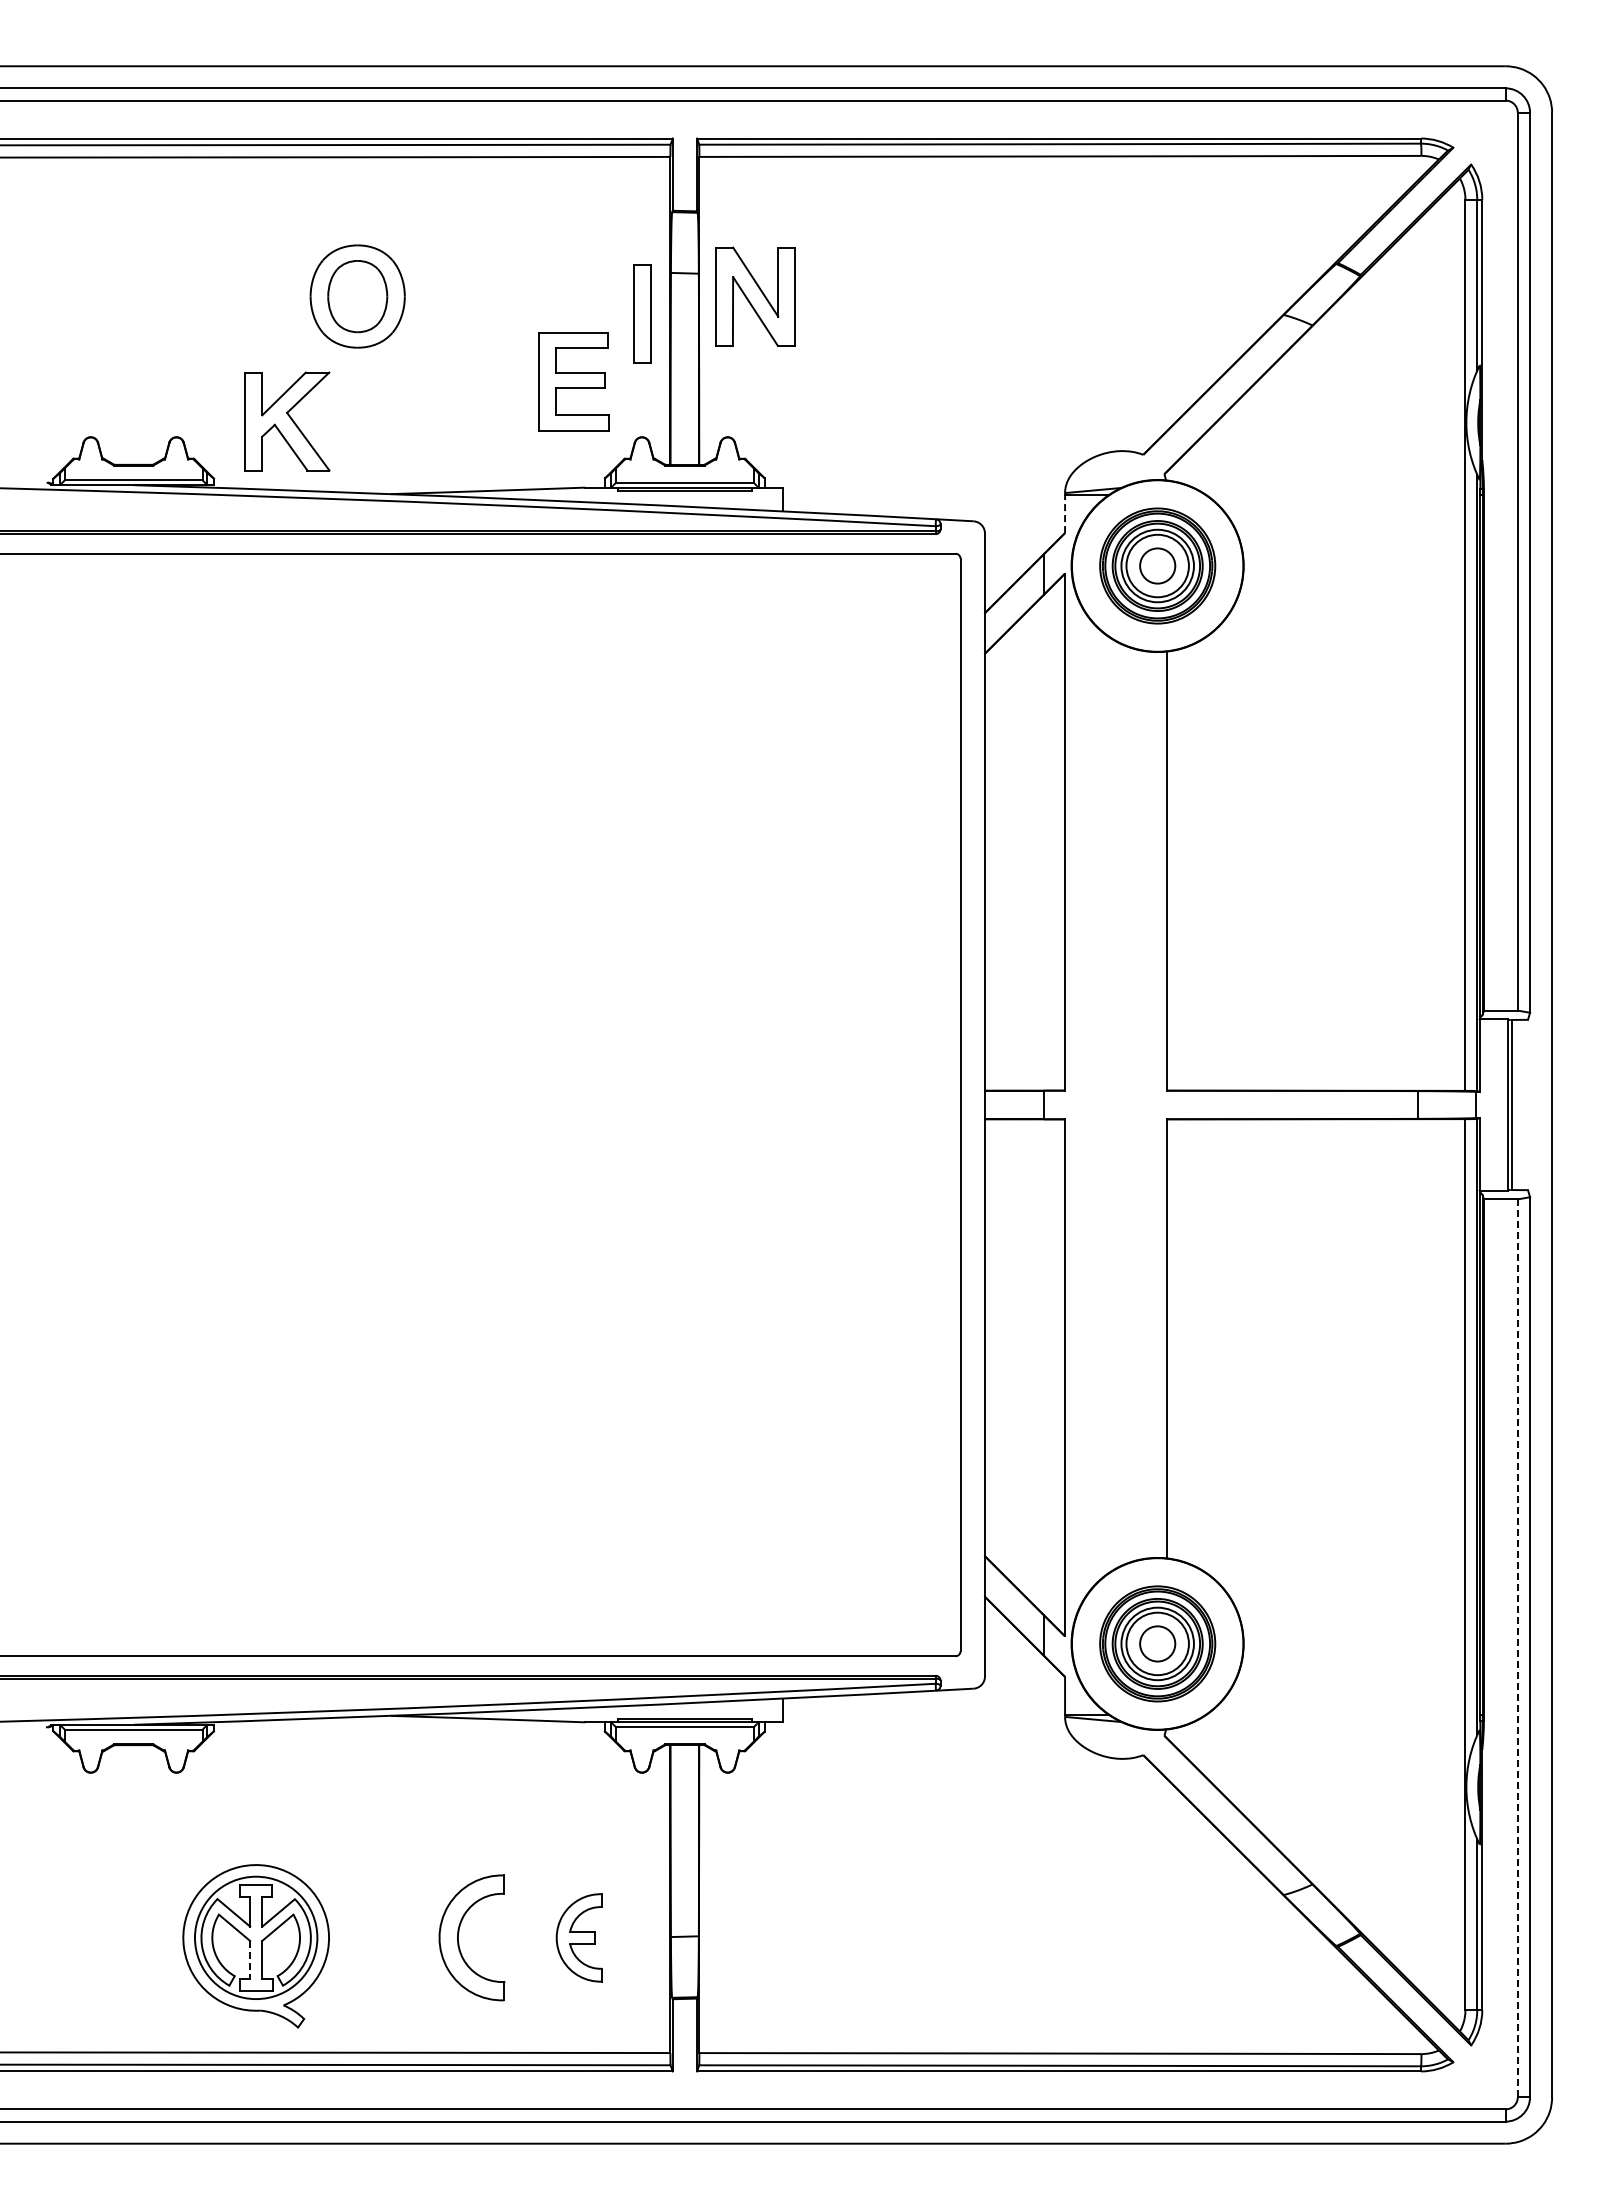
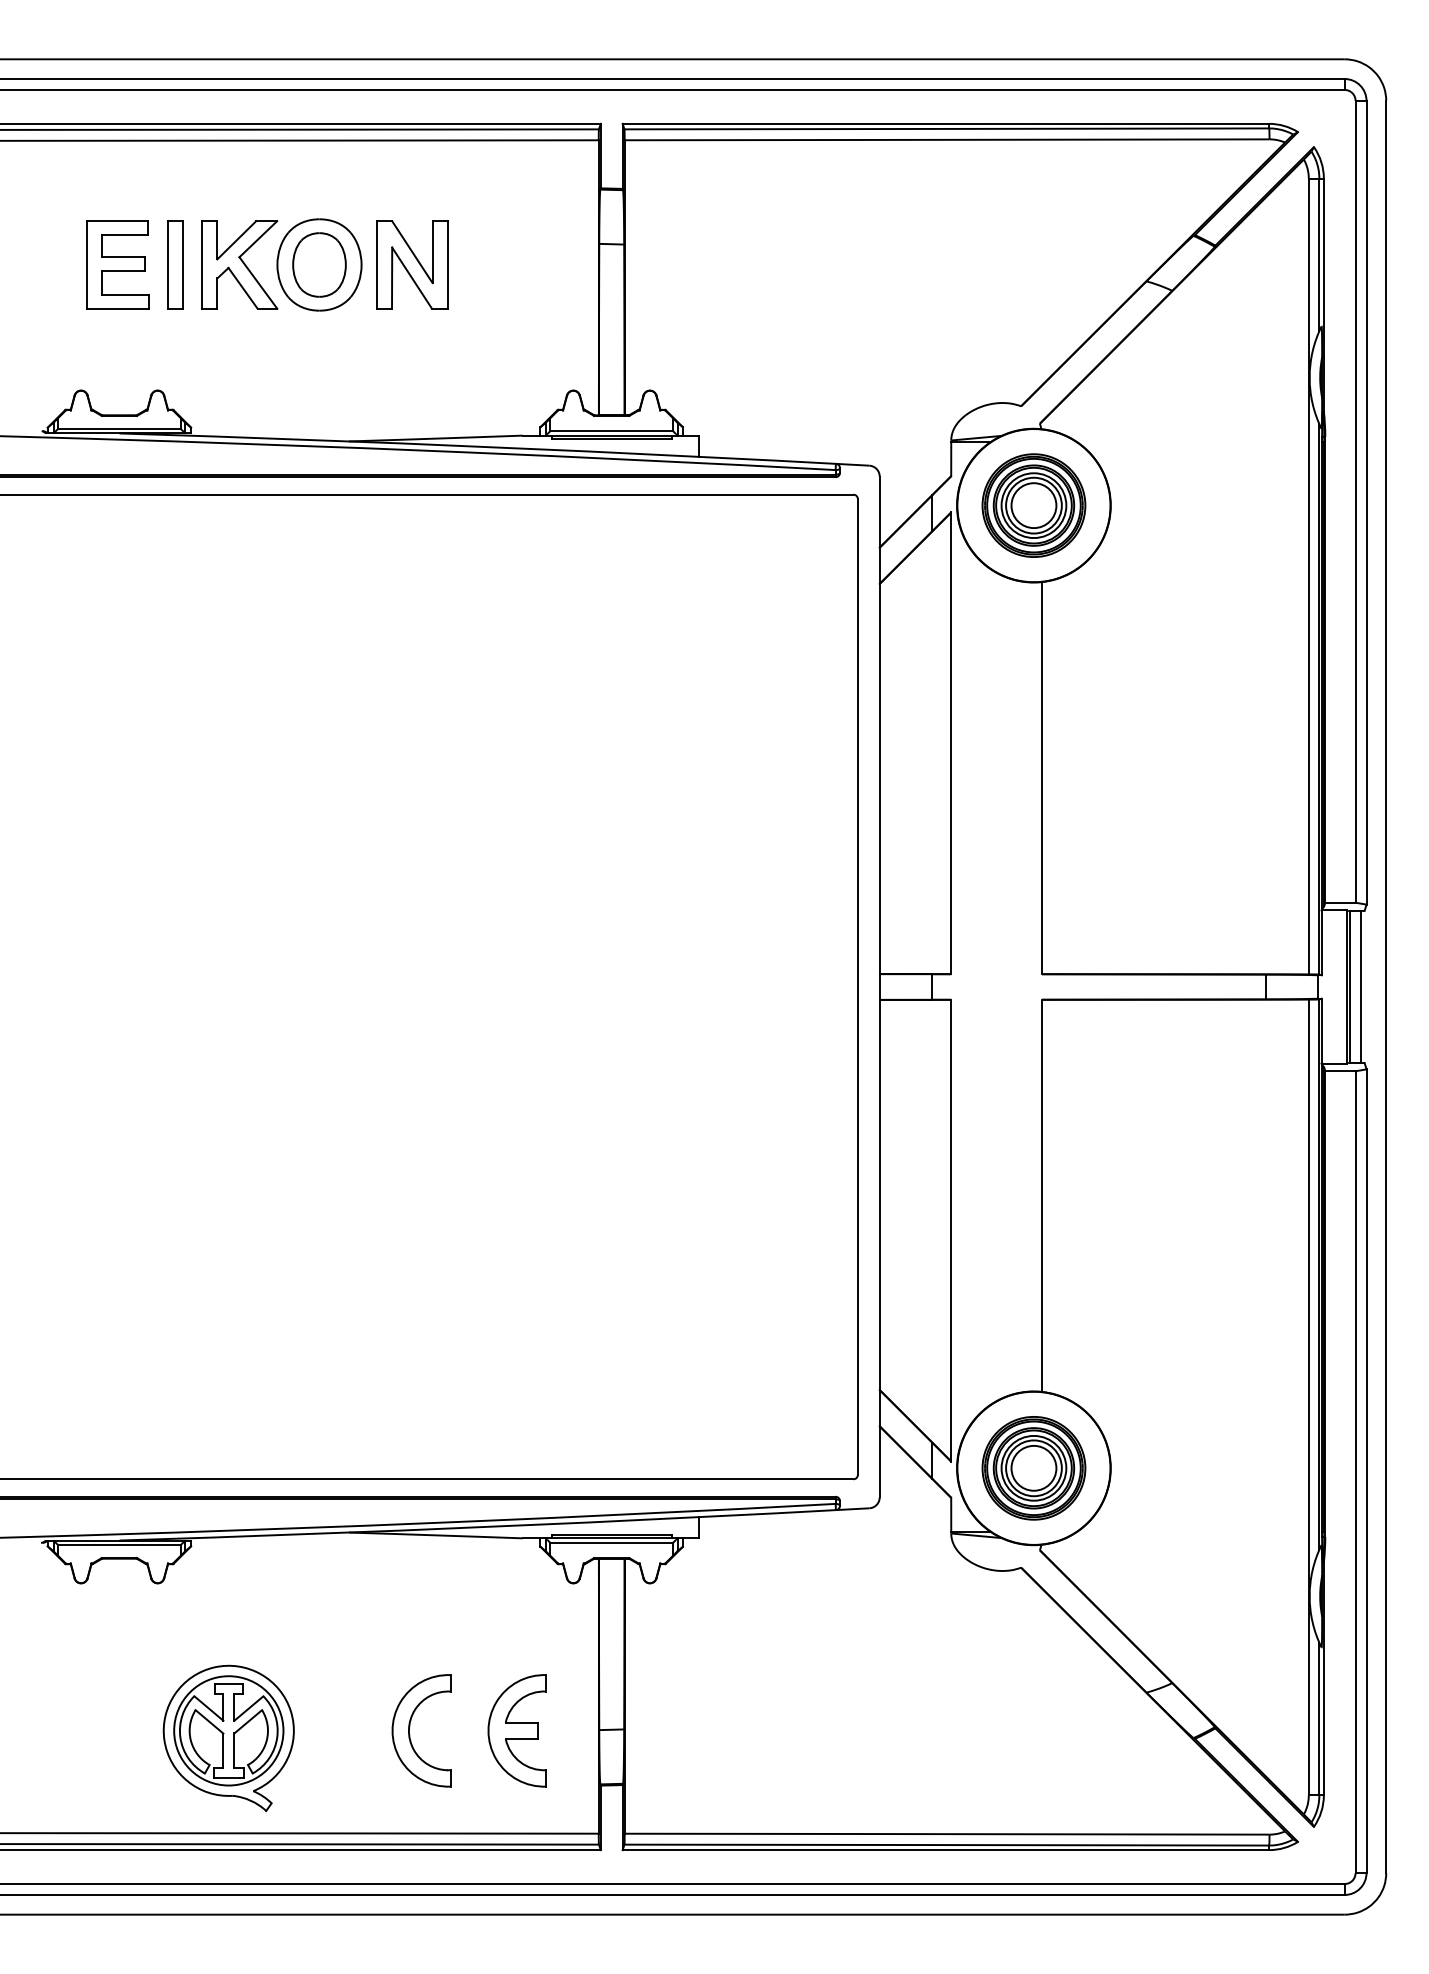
part: (755, 296) -> (412, 264), moved
part: (642, 313) -> (175, 264), moved
part: (573, 381) -> (117, 264), moved
part: (287, 421) -> (239, 264), moved
line: (1065, 513) -> (951, 458), dashed -> solid
circle: (1157, 565) -> (1033, 505), size x1.43
line: (1523, 1104) -> (1360, 986), added
circle: (1157, 1643) -> (1033, 1467), size x1.43
line: (1517, 1648) -> (1355, 1472), dashed -> solid
part: (579, 1937) -> (517, 1730), size x1.43
line: (250, 1960) -> (223, 1751), dashed -> solid

